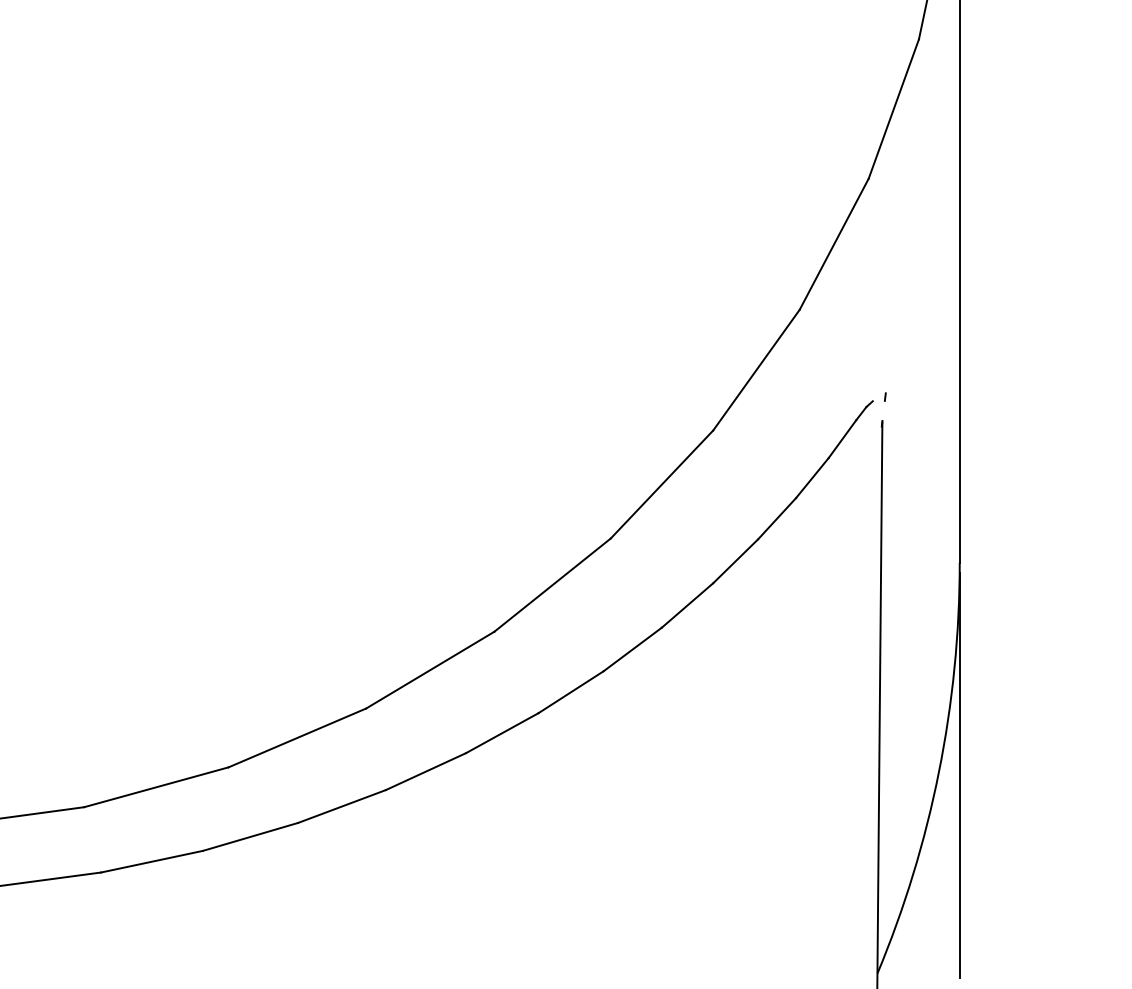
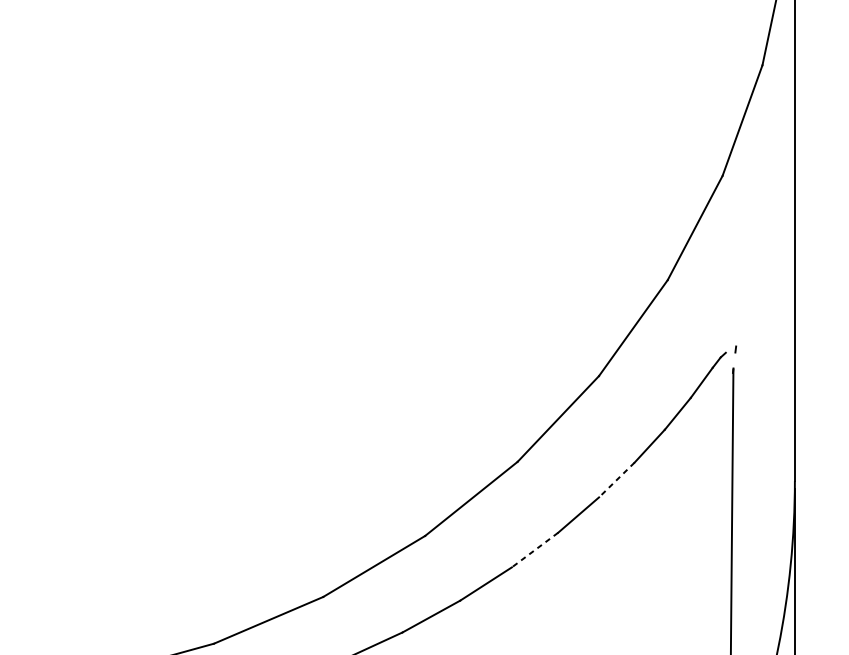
line: (735, 561) -> (616, 480), solid -> dashed
line: (632, 649) -> (534, 550), solid -> dashed

